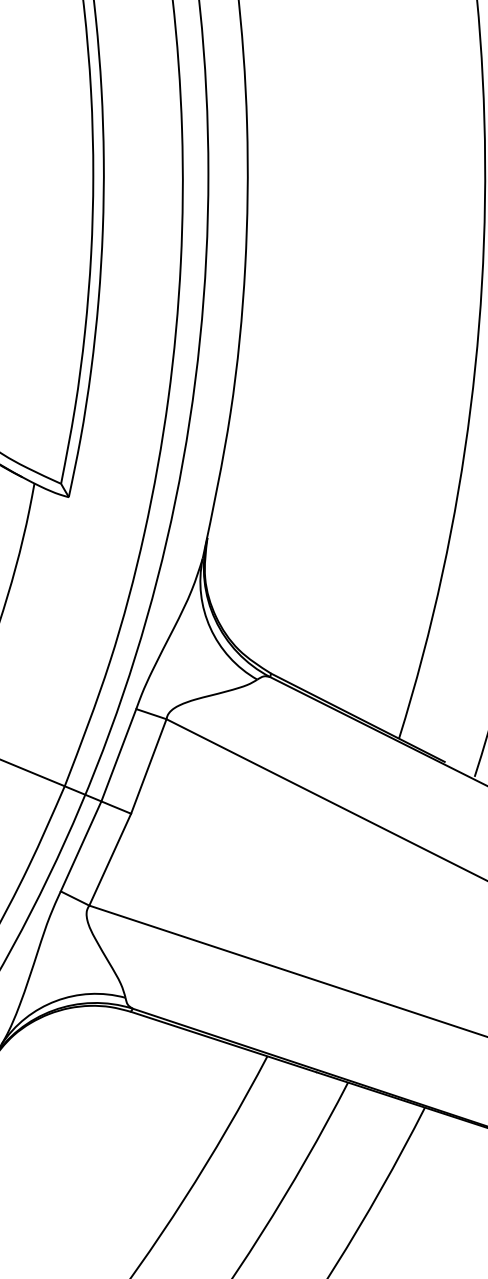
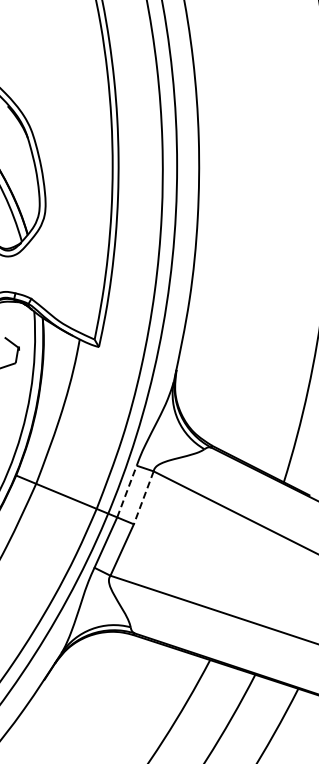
line: (117, 755) -> (126, 491), solid -> dashed
line: (148, 767) -> (143, 498), solid -> dashed

